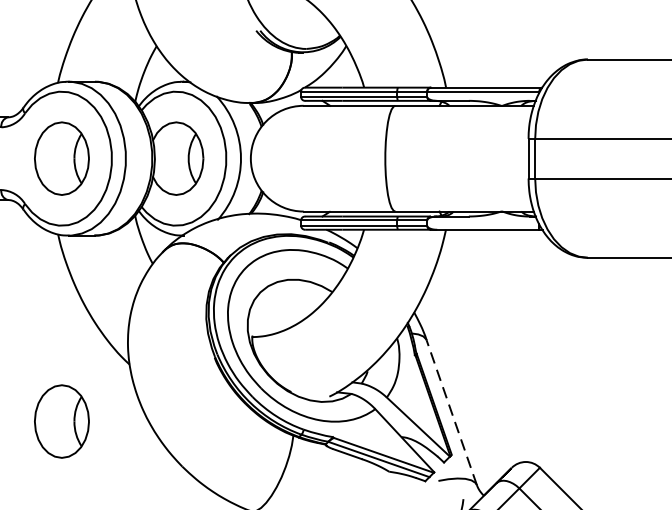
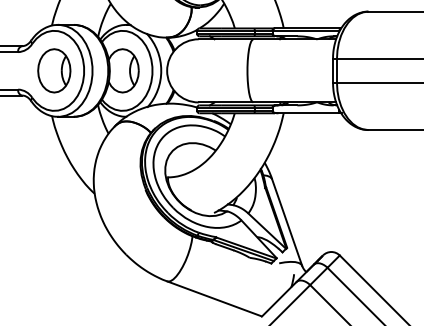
line: (452, 412) -> (287, 222), dashed -> solid
part: (62, 420) -> (54, 227), removed

